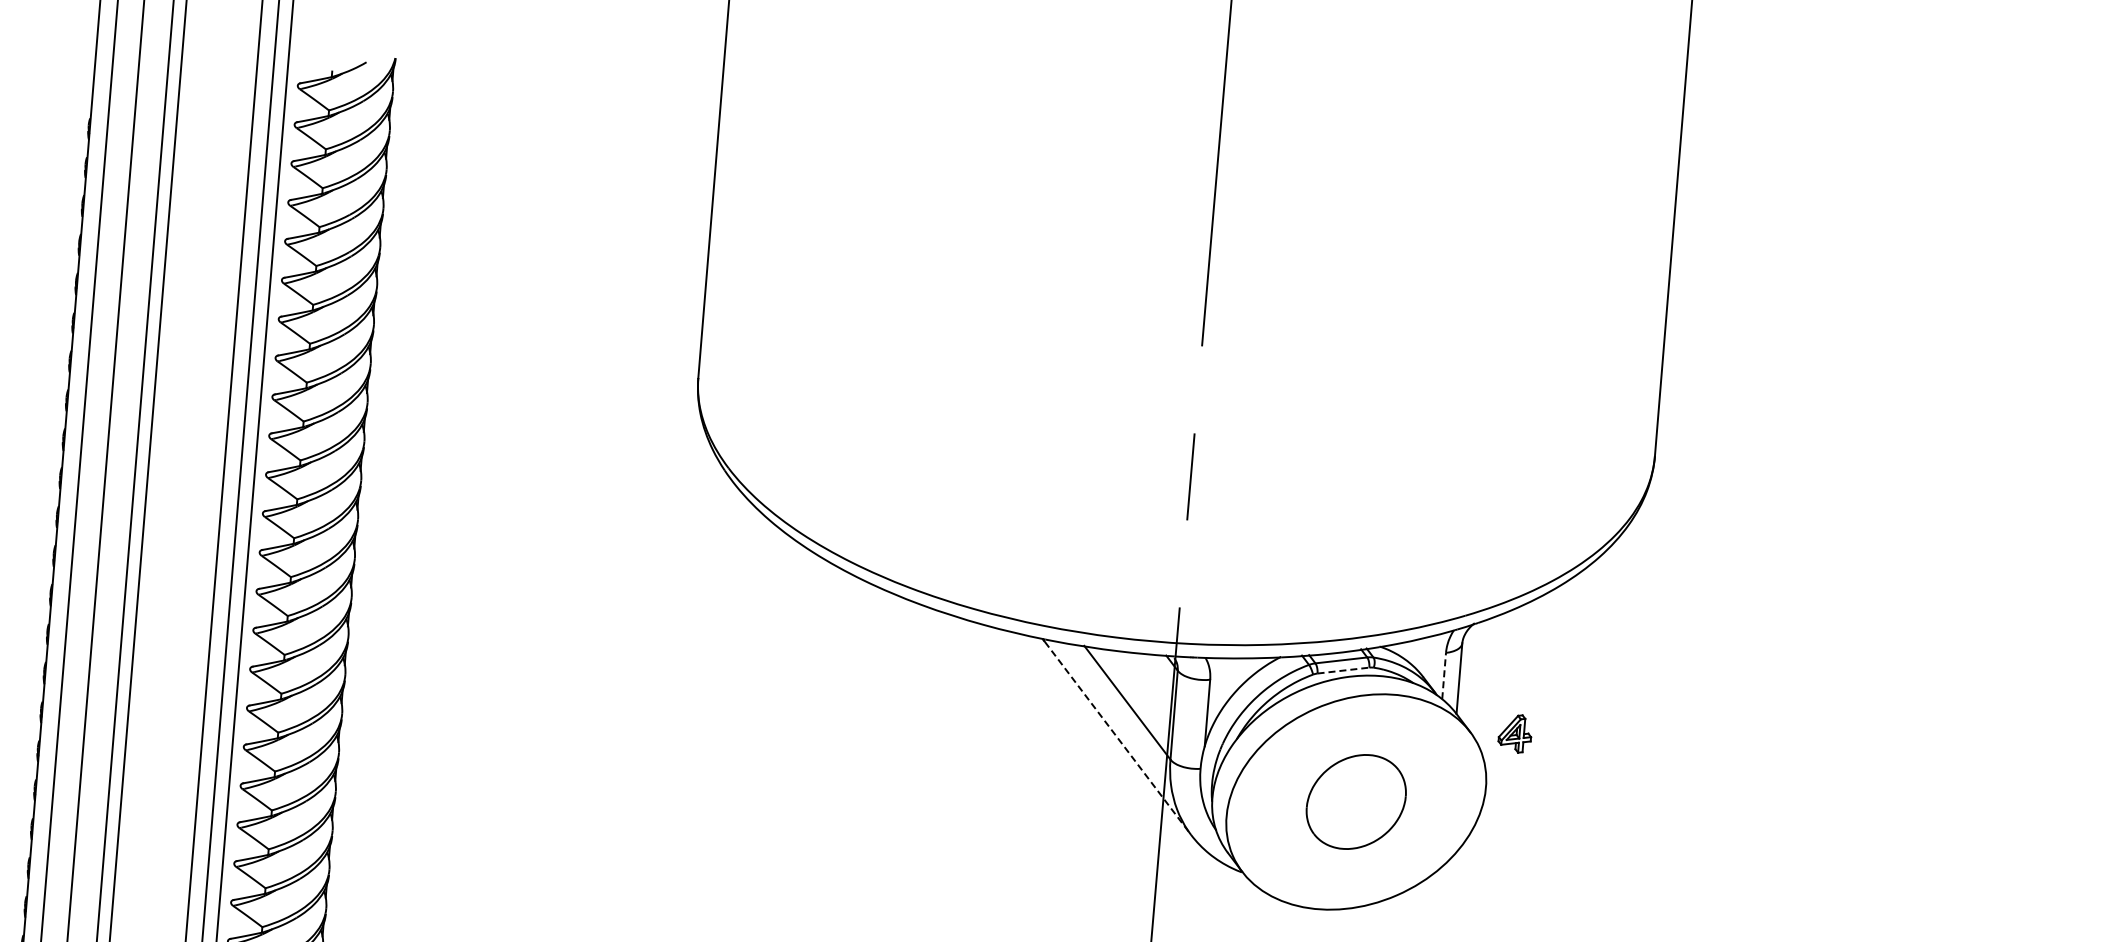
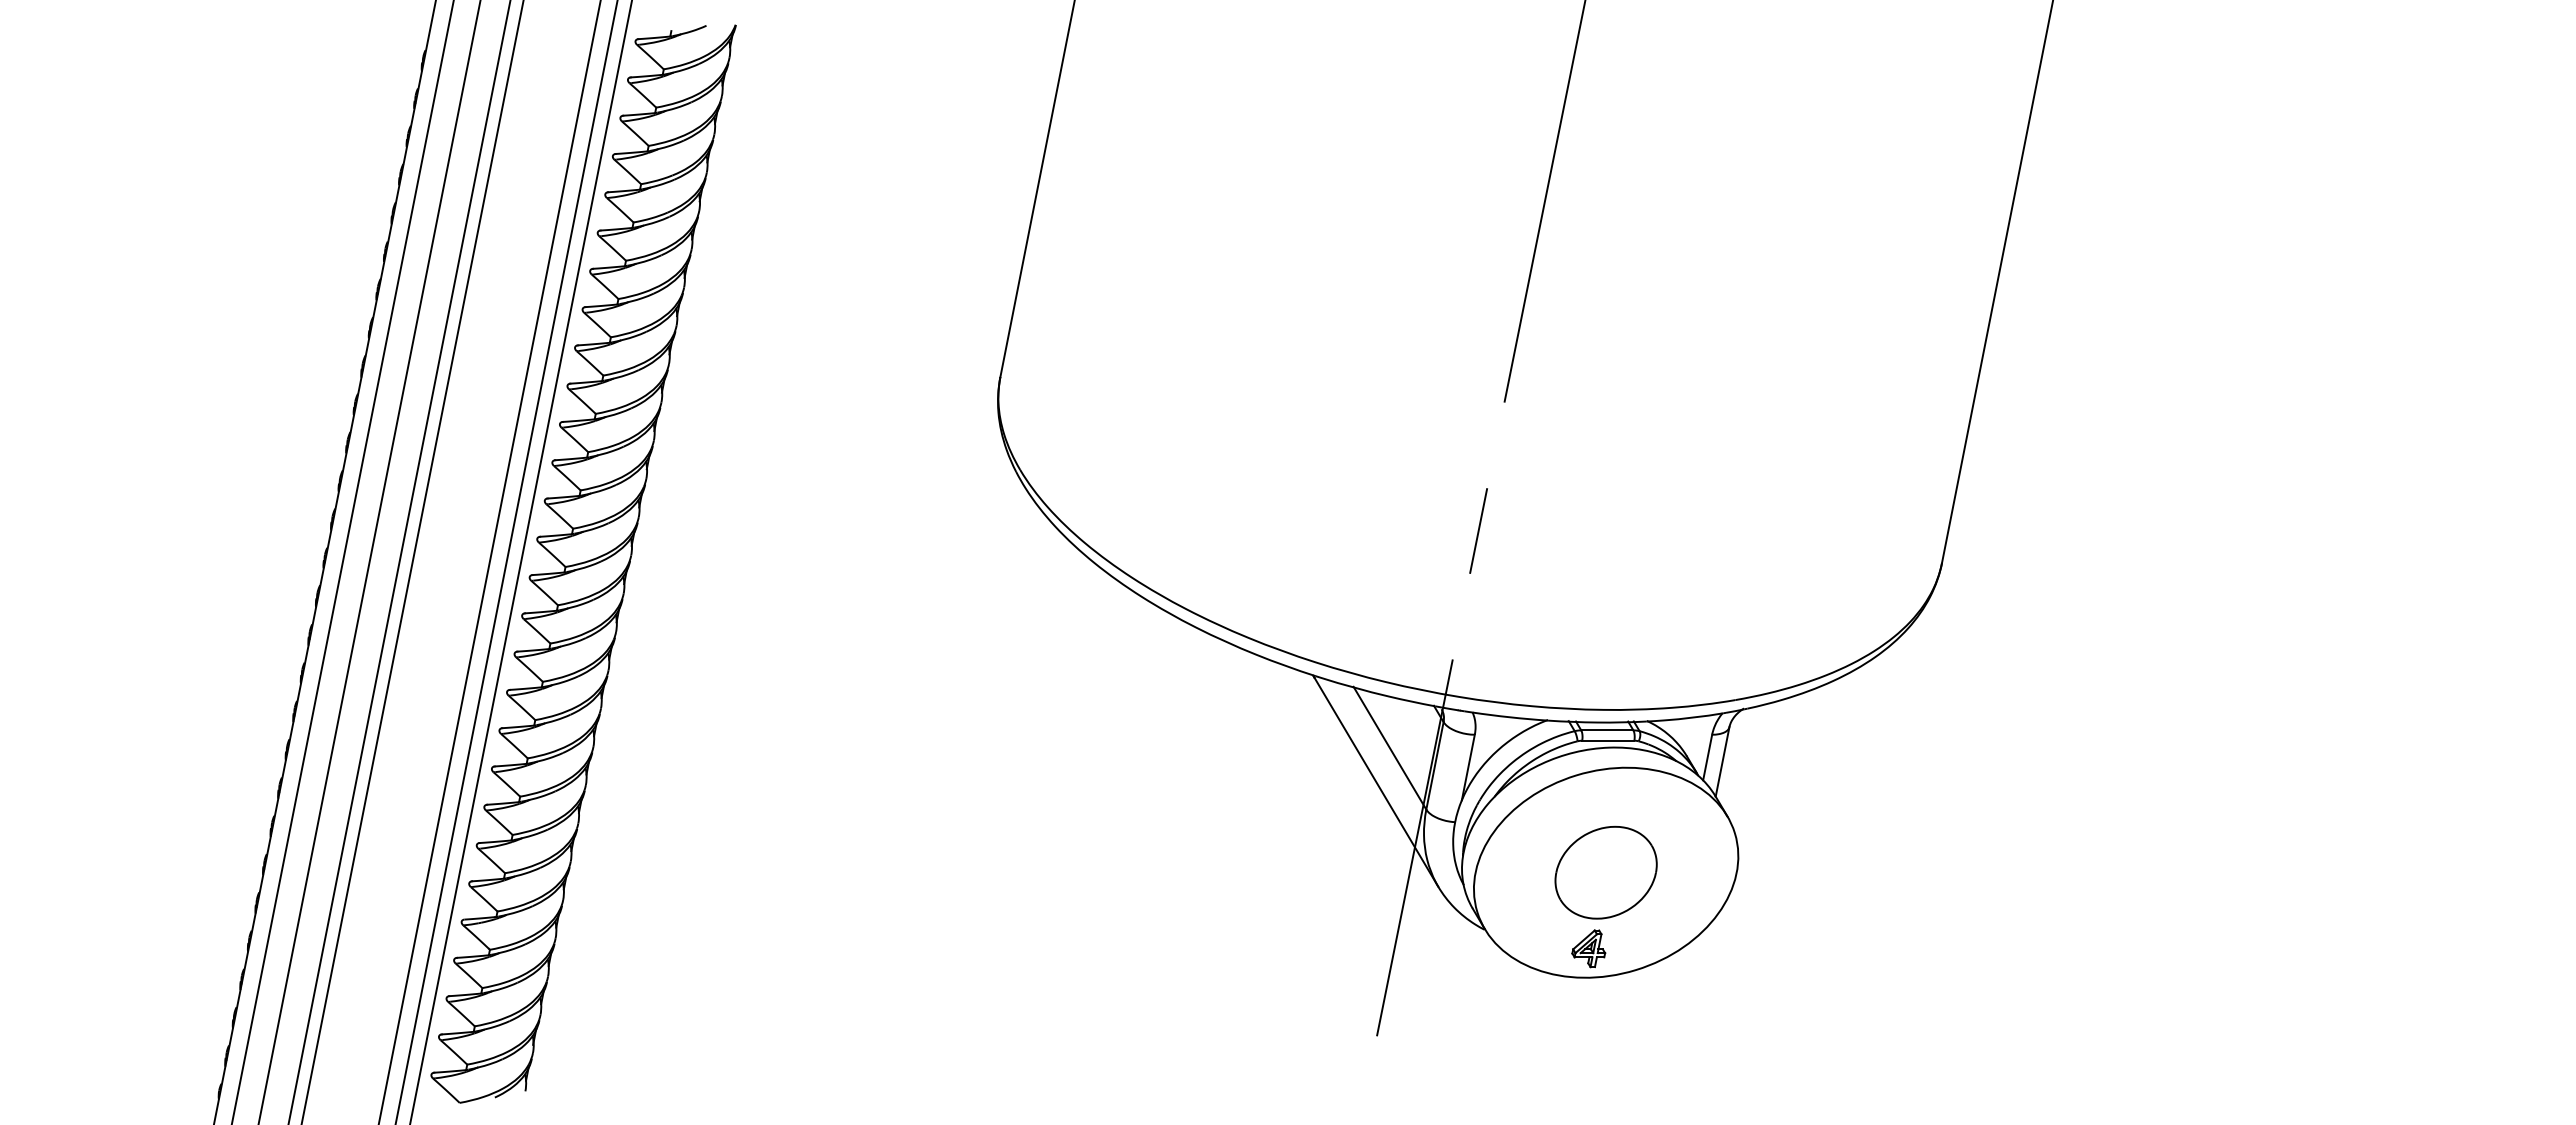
line: (1343, 670) -> (1608, 740), dashed -> solid
line: (1443, 676) -> (1707, 757), dashed -> solid
part: (1514, 734) -> (1588, 948), moved
line: (1118, 739) -> (1376, 783), dashed -> solid

